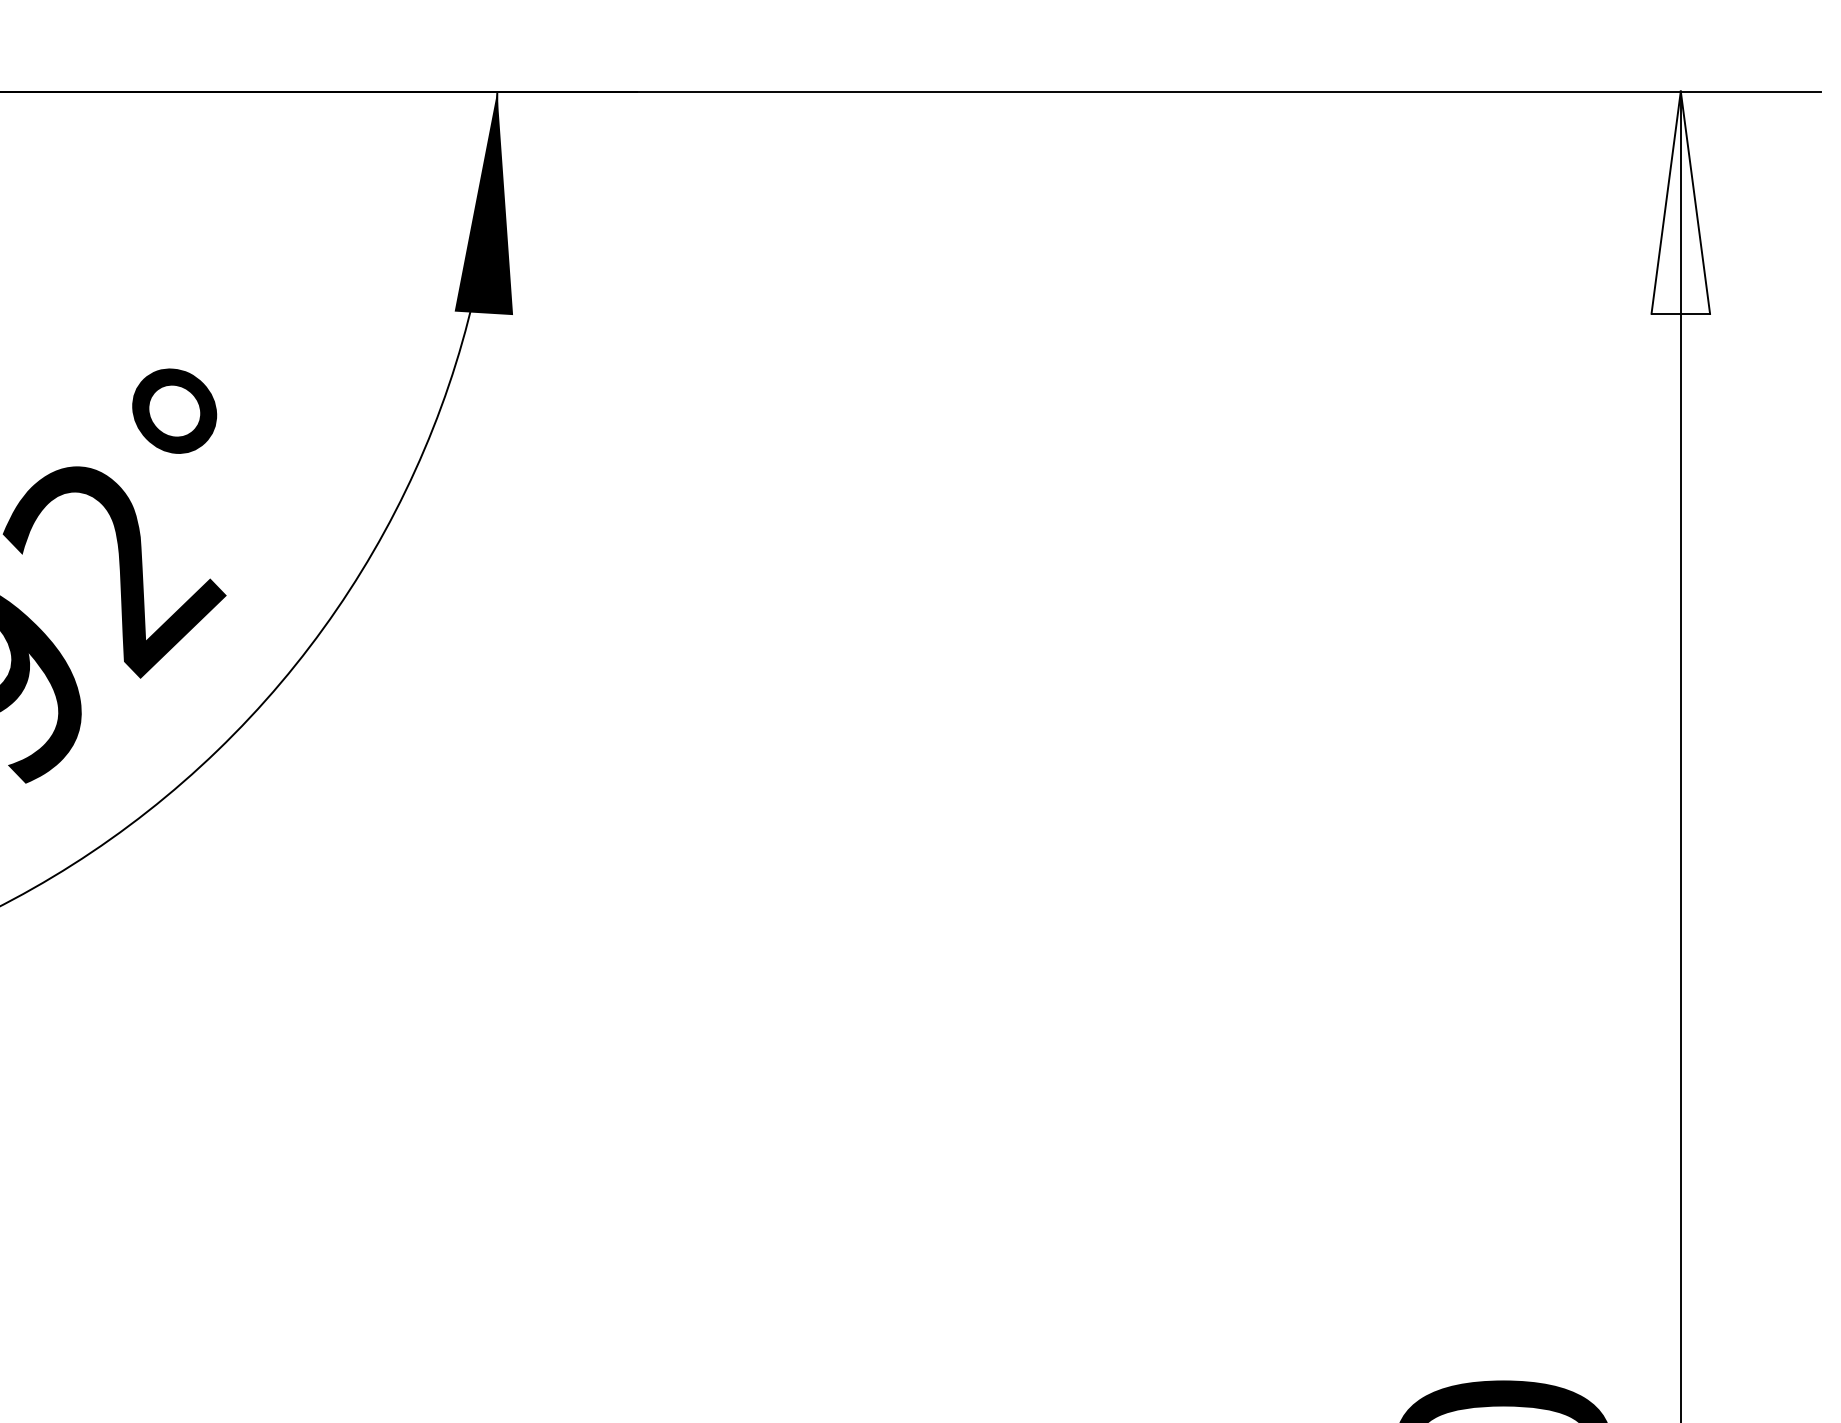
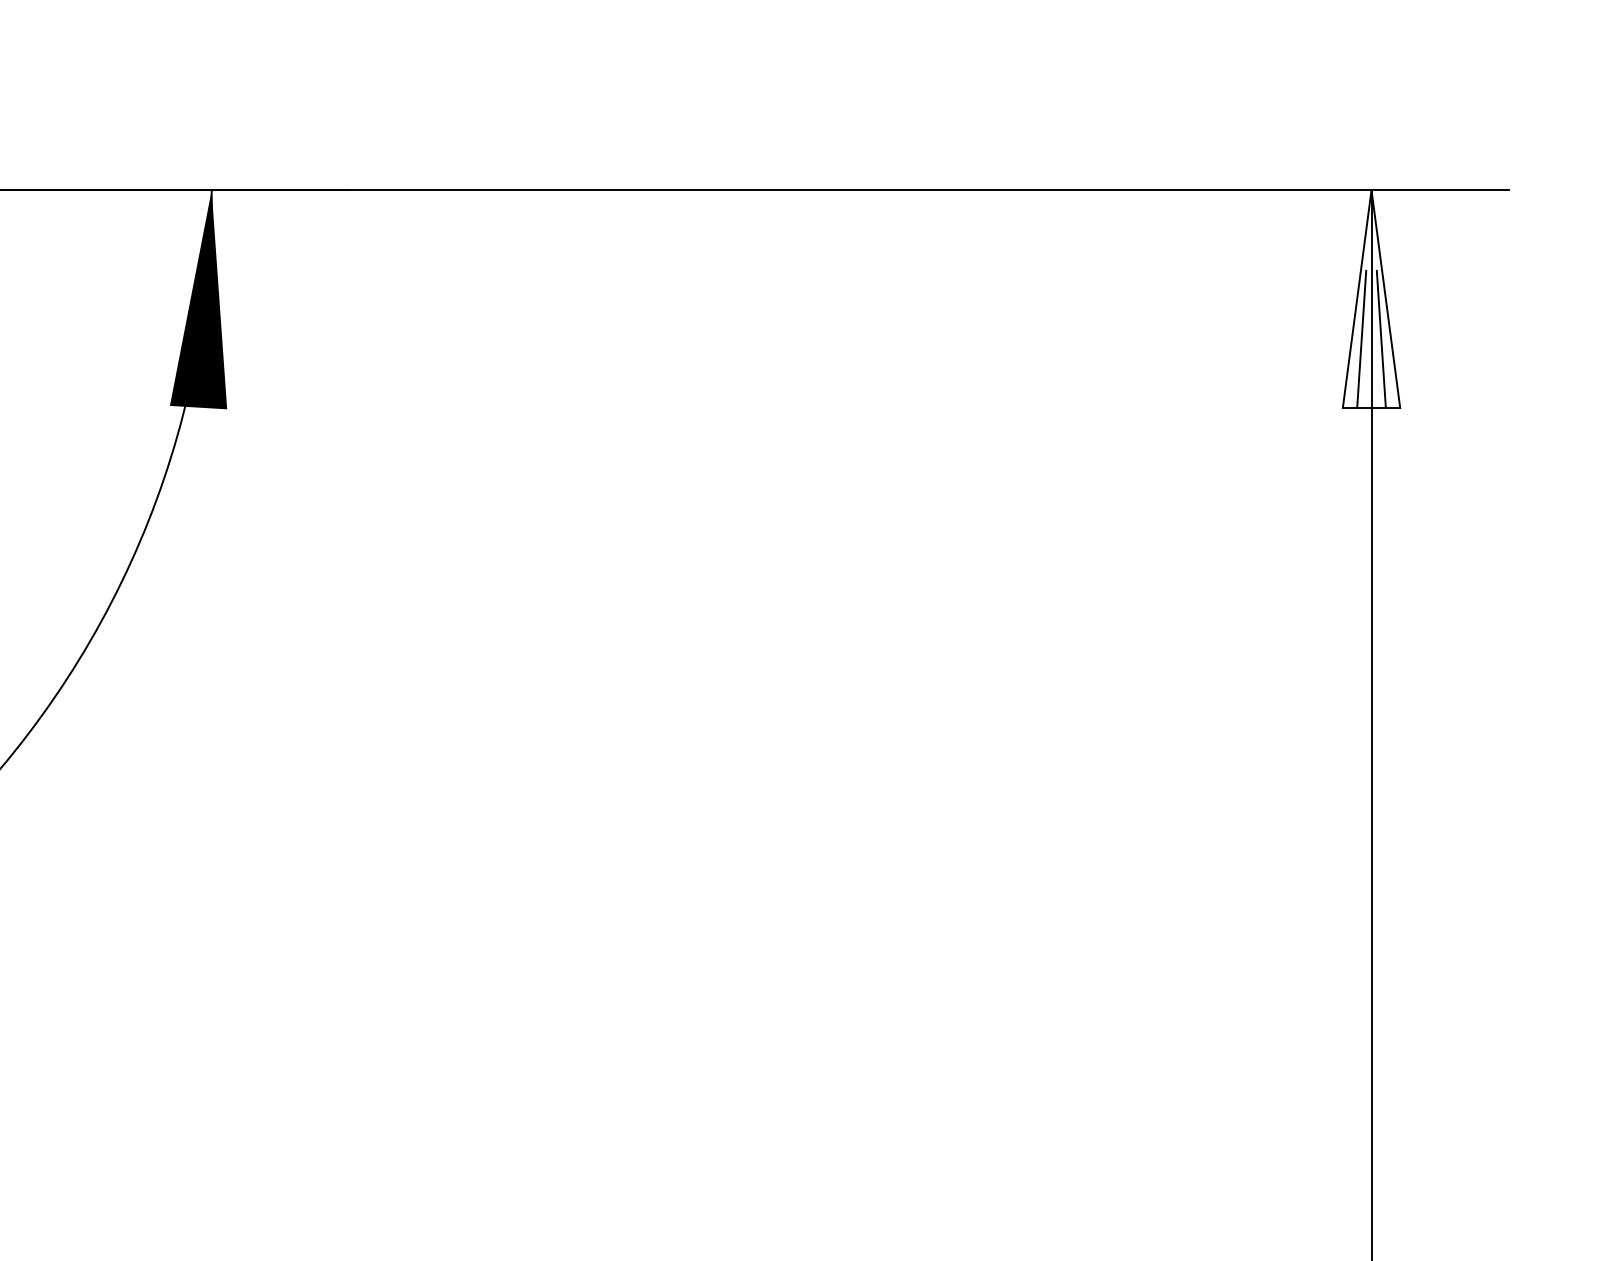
line: (1670, 243) -> (1361, 339), added
line: (1690, 243) -> (1381, 339), added

